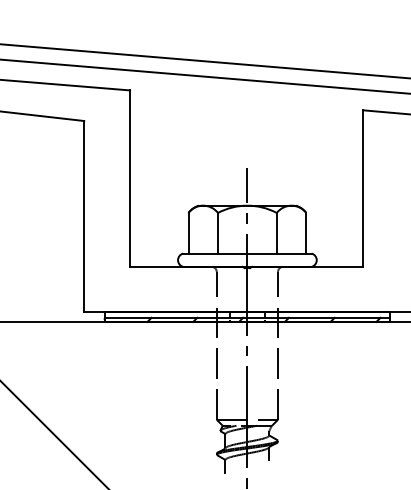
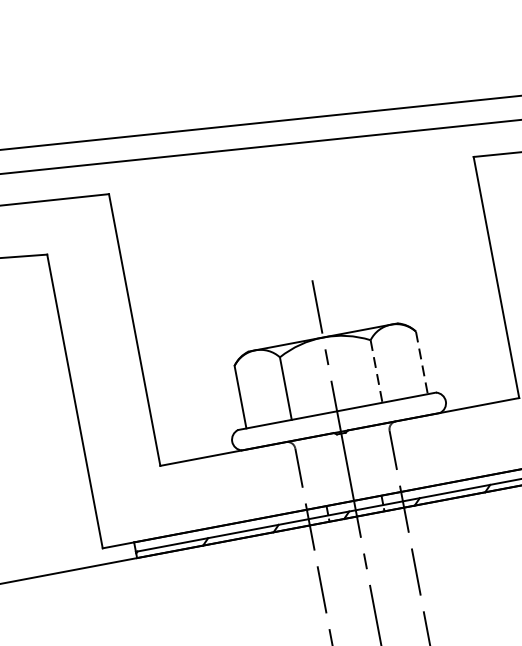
line: (276, 233) -> (376, 371), solid -> dashed
line: (306, 233) -> (422, 363), solid -> dashed

